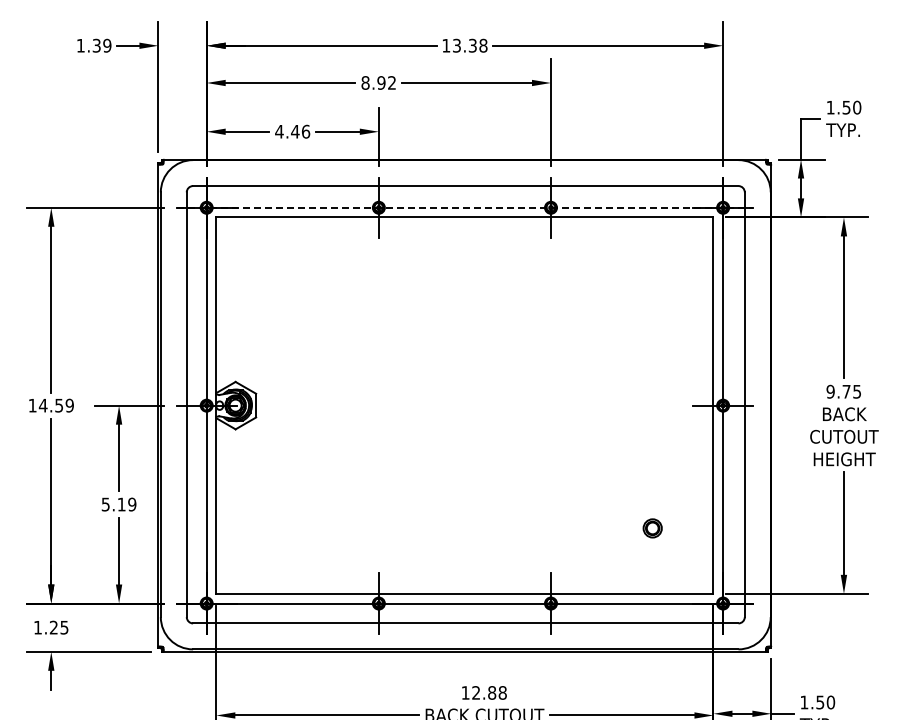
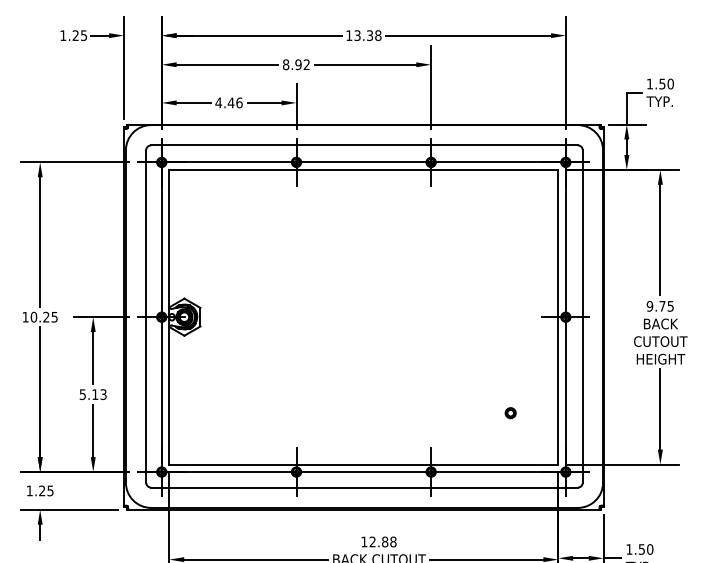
text: (101, 45) -> (79, 35), 1.39 -> 1.25
line: (465, 207) -> (364, 162), dashed -> solid
text: (55, 405) -> (43, 317), 14.59 -> 10.25
text: (132, 504) -> (103, 394), 5.19 -> 5.13
part: (652, 527) -> (510, 412), size x0.71

